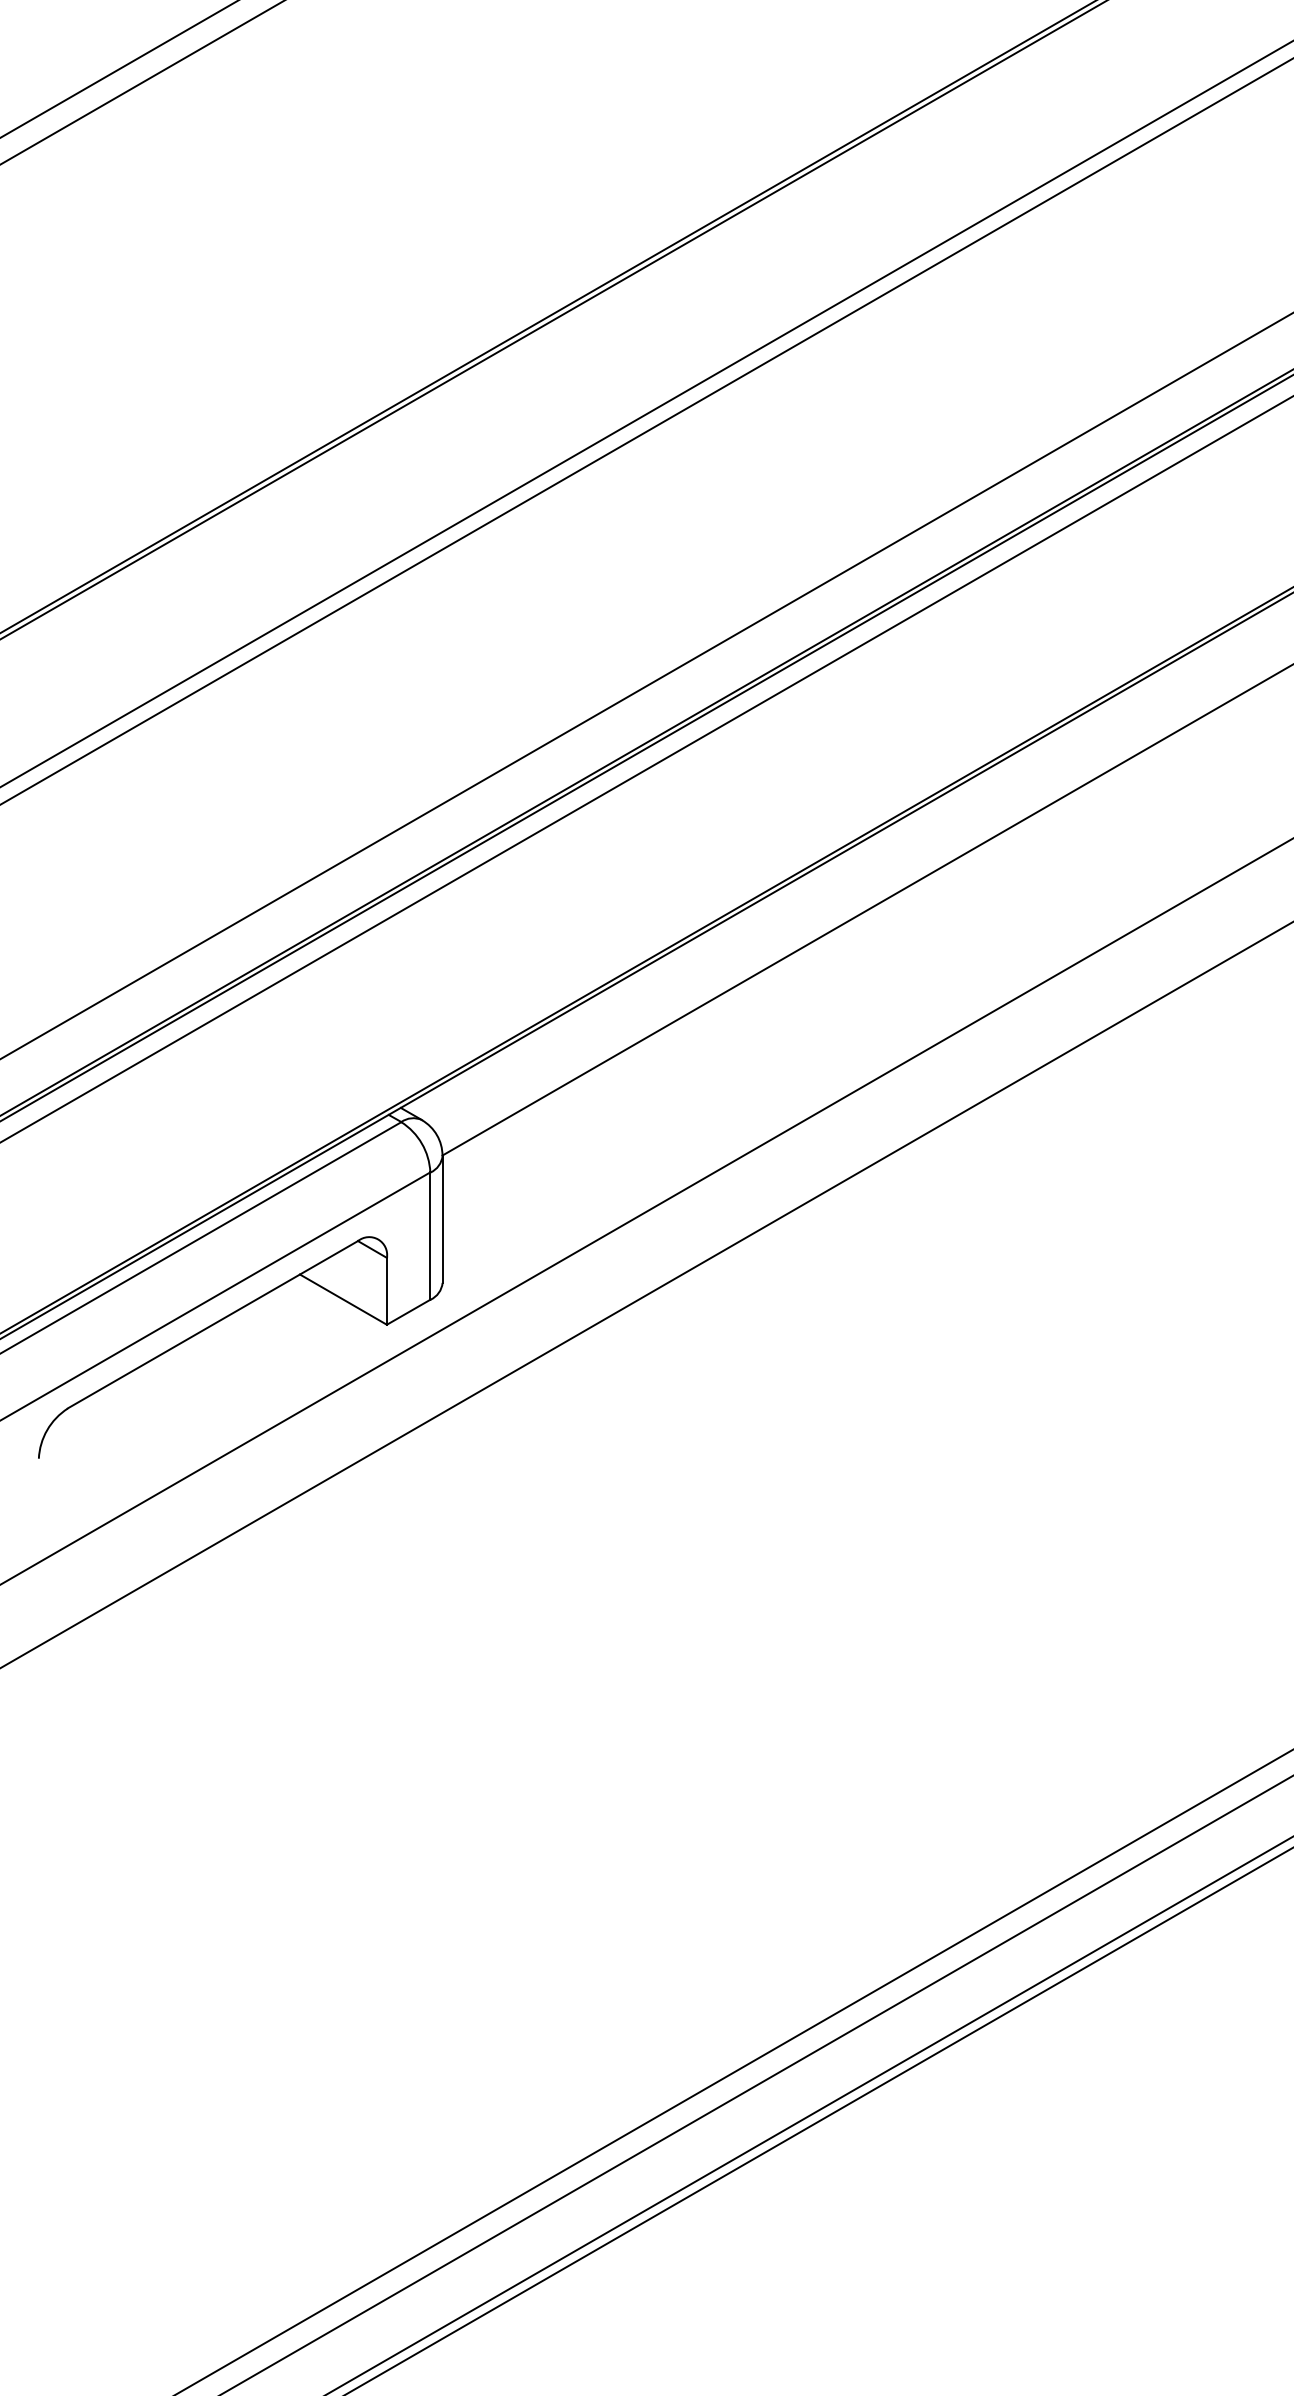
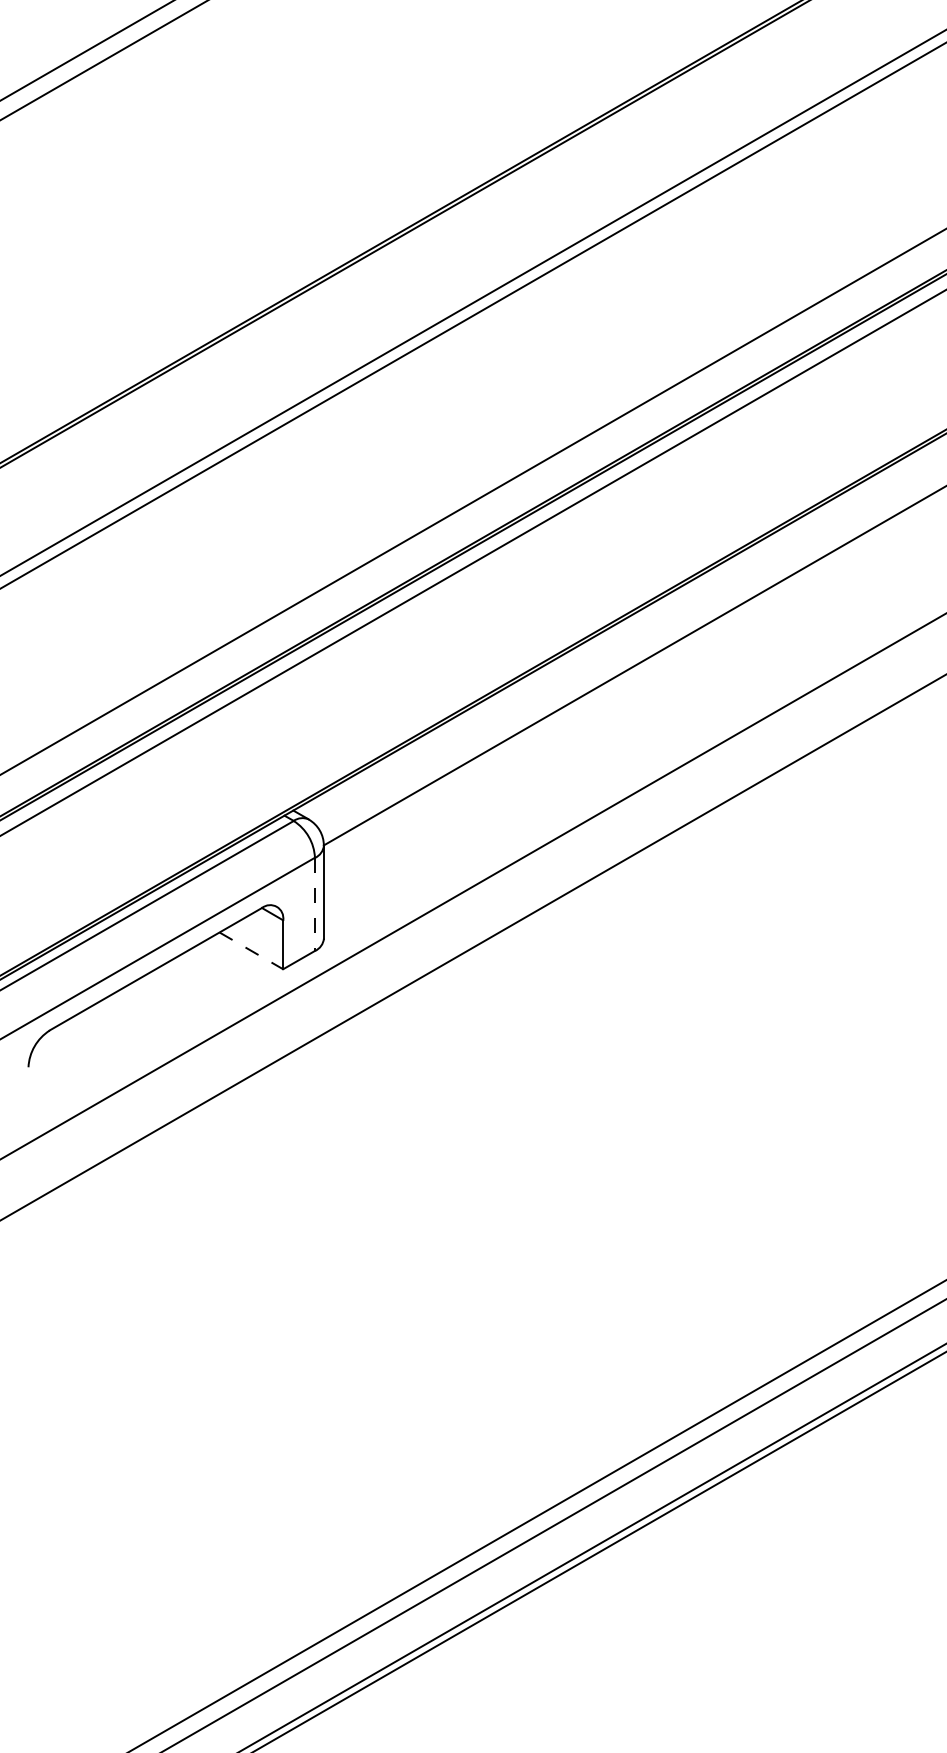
line: (431, 1236) -> (315, 904), solid -> dashed
line: (343, 1299) -> (251, 950), solid -> dashed

